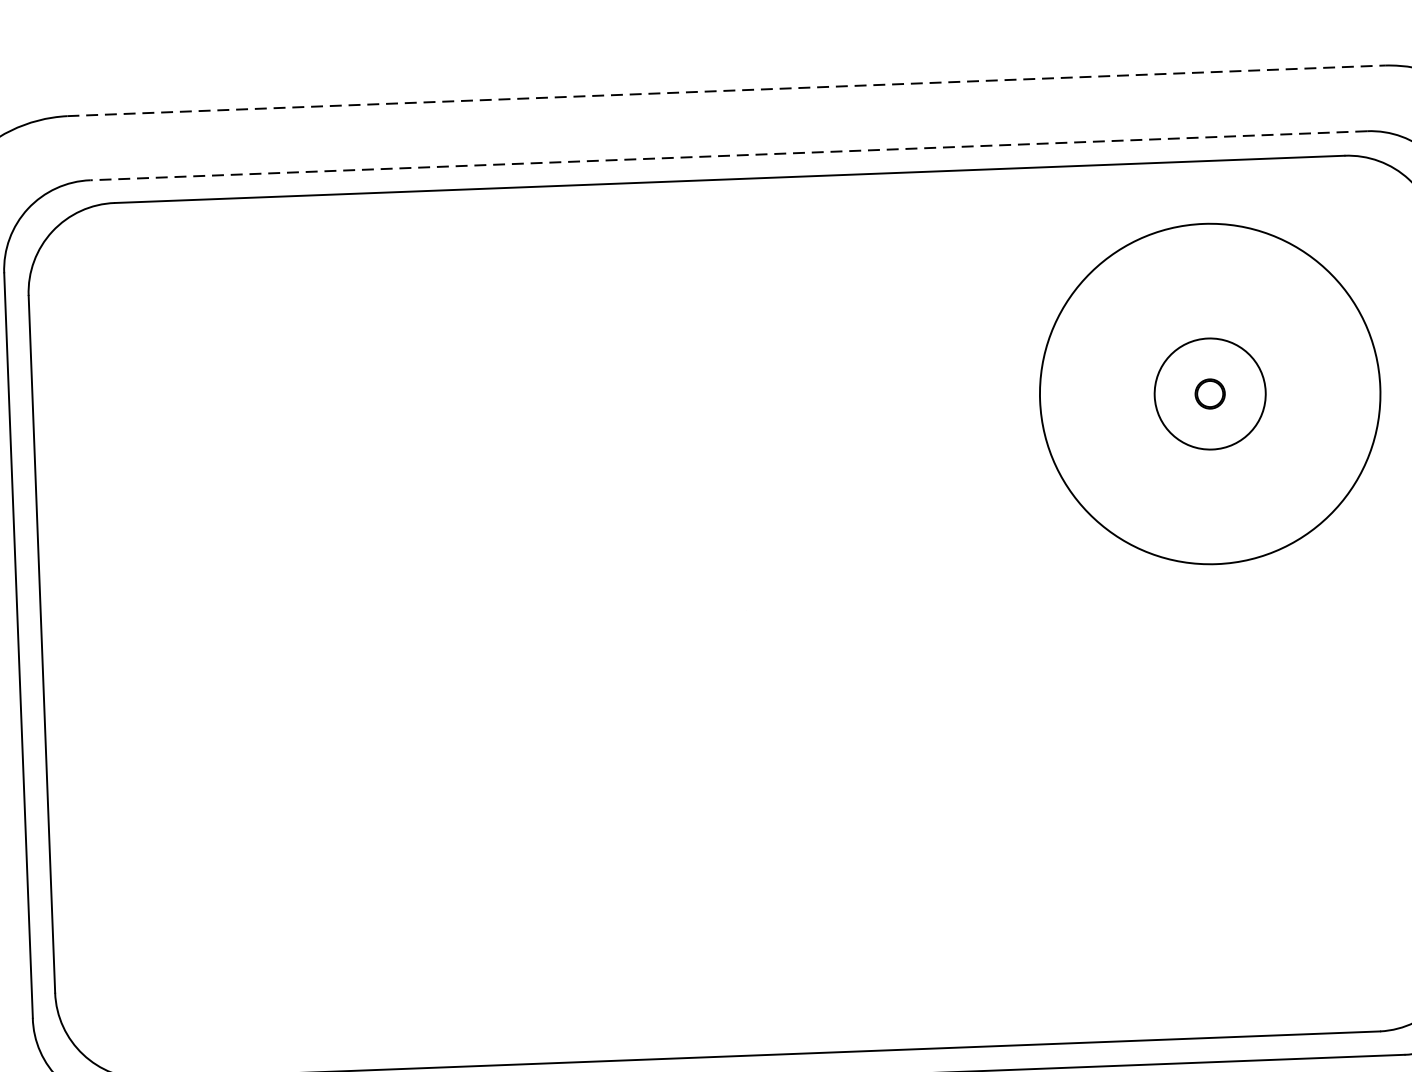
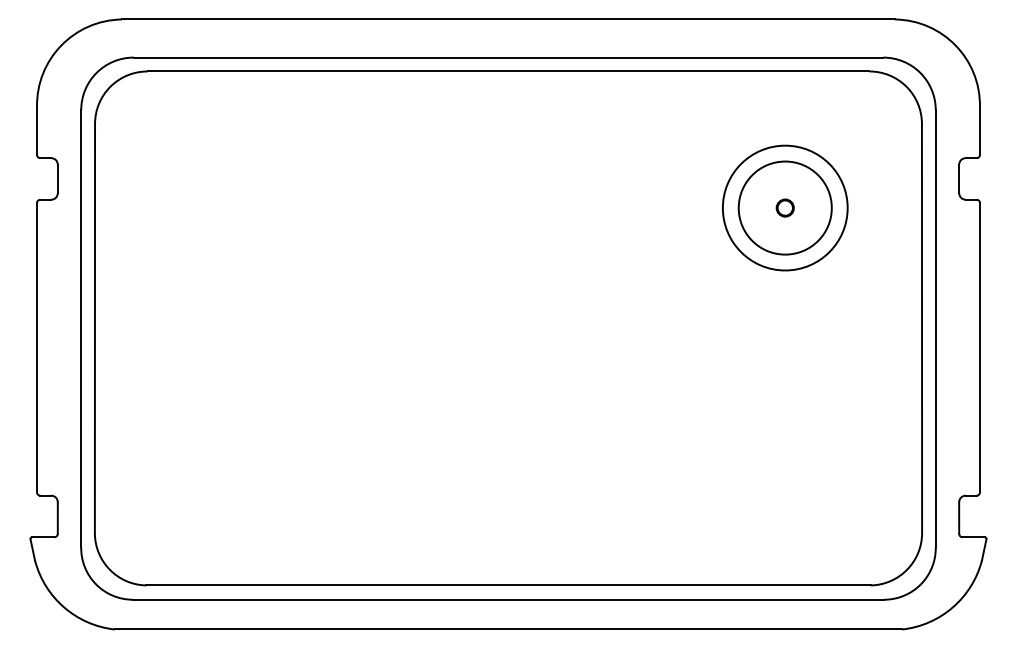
line: (726, 90) -> (508, 19), dashed -> solid
line: (728, 155) -> (508, 57), dashed -> solid
circle: (1208, 393) -> (784, 207), size x0.62
circle: (1208, 393) -> (784, 207), size x1.43

